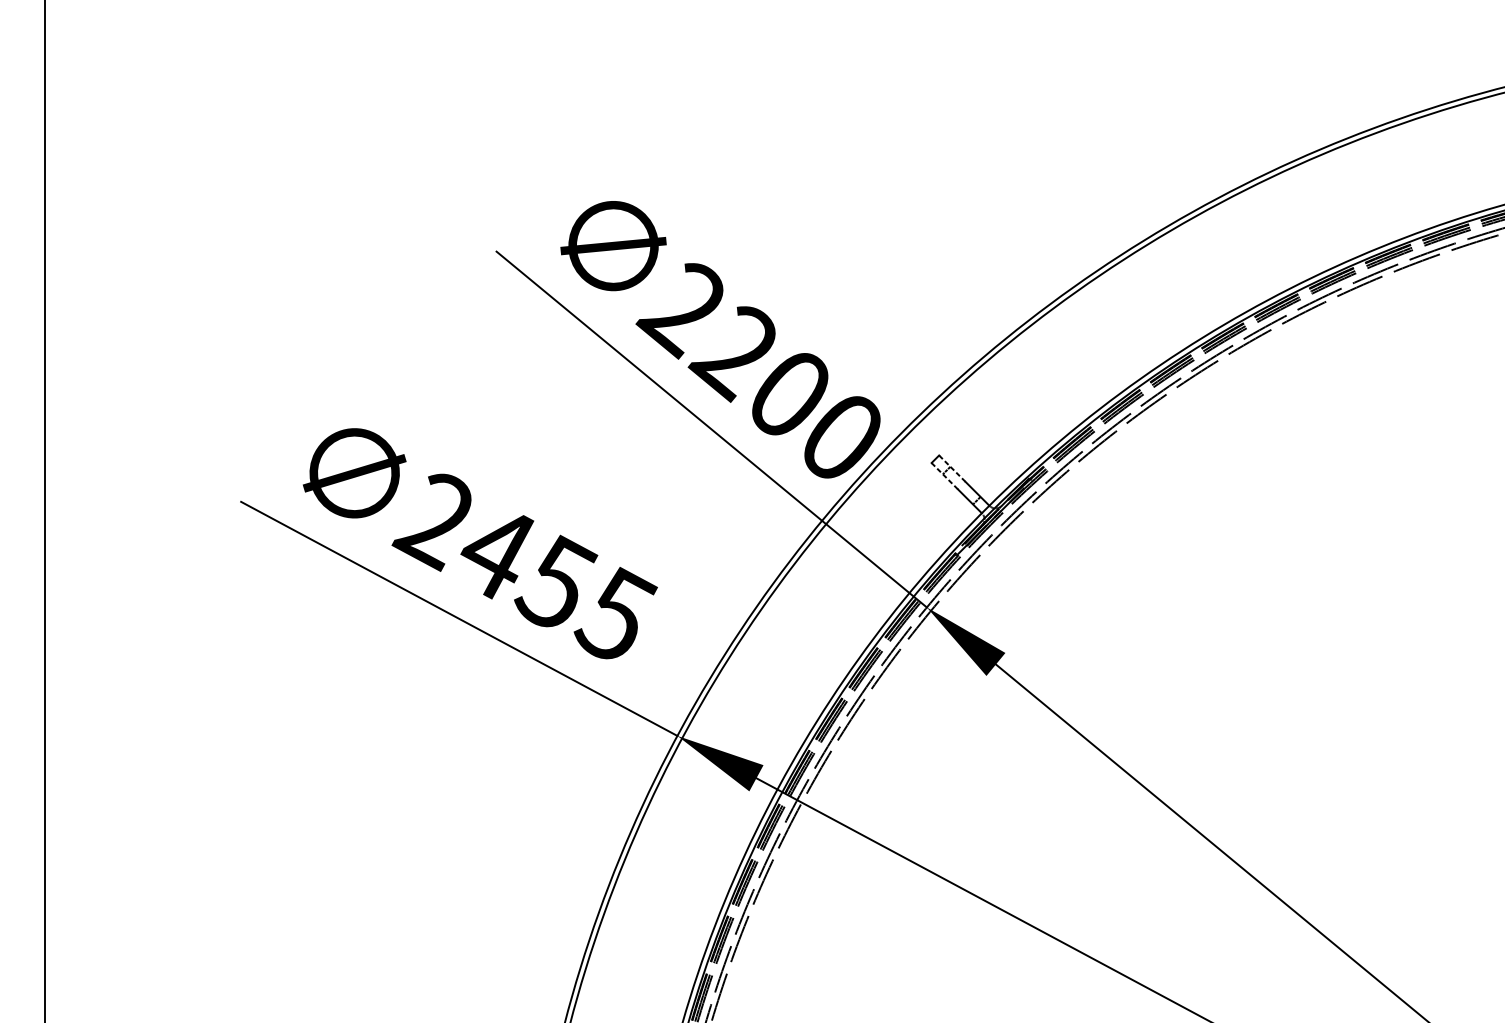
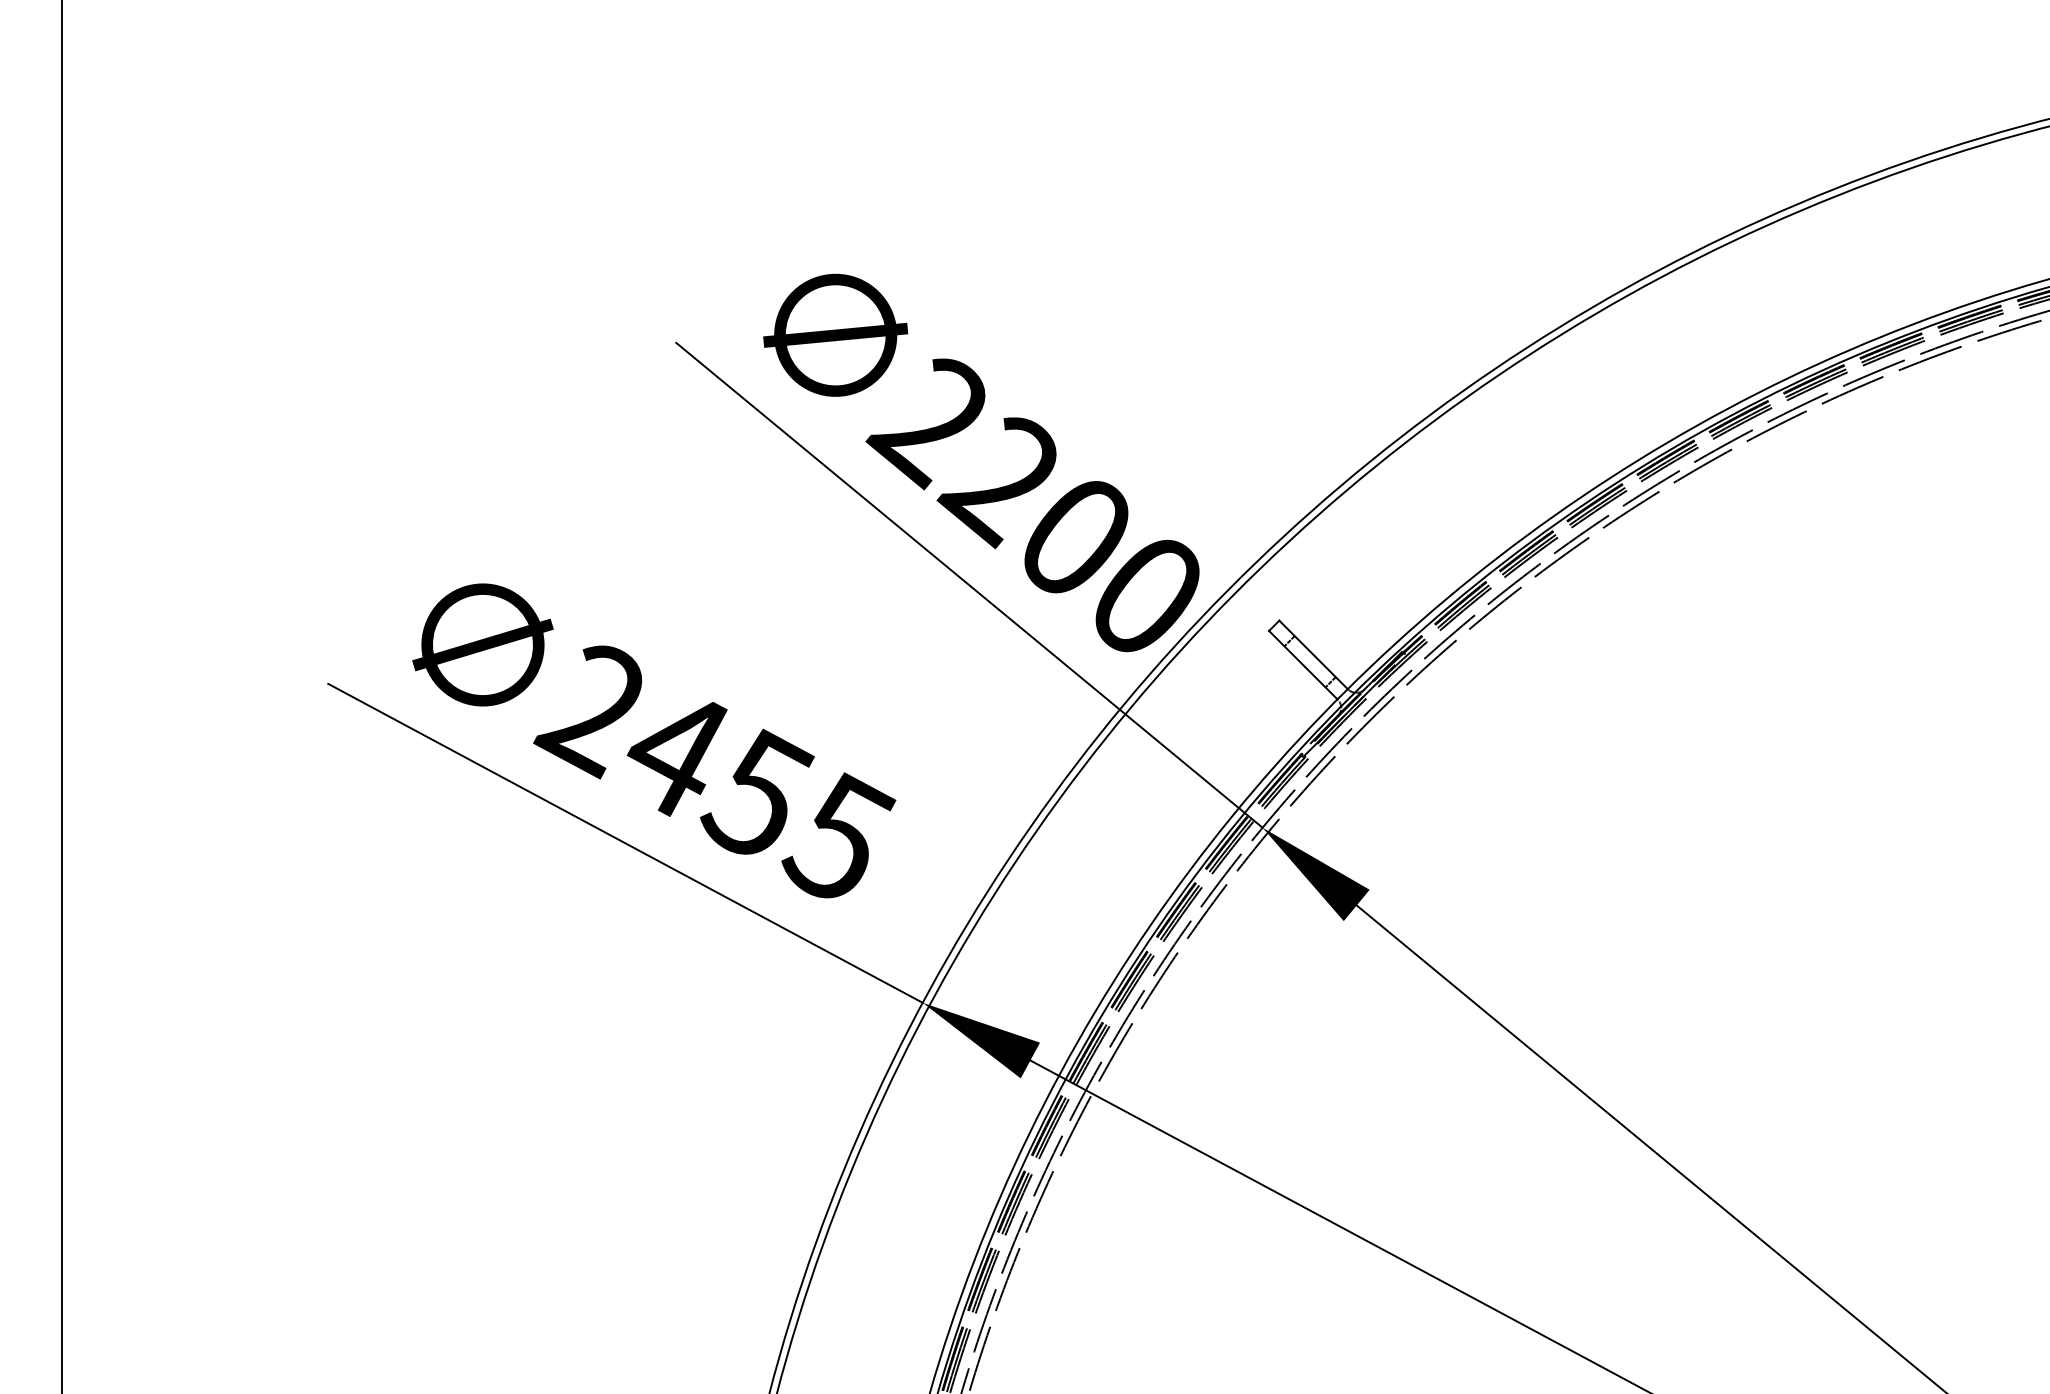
line: (952, 469) -> (1297, 639), dashed -> solid
line: (944, 475) -> (1286, 648), dashed -> solid

